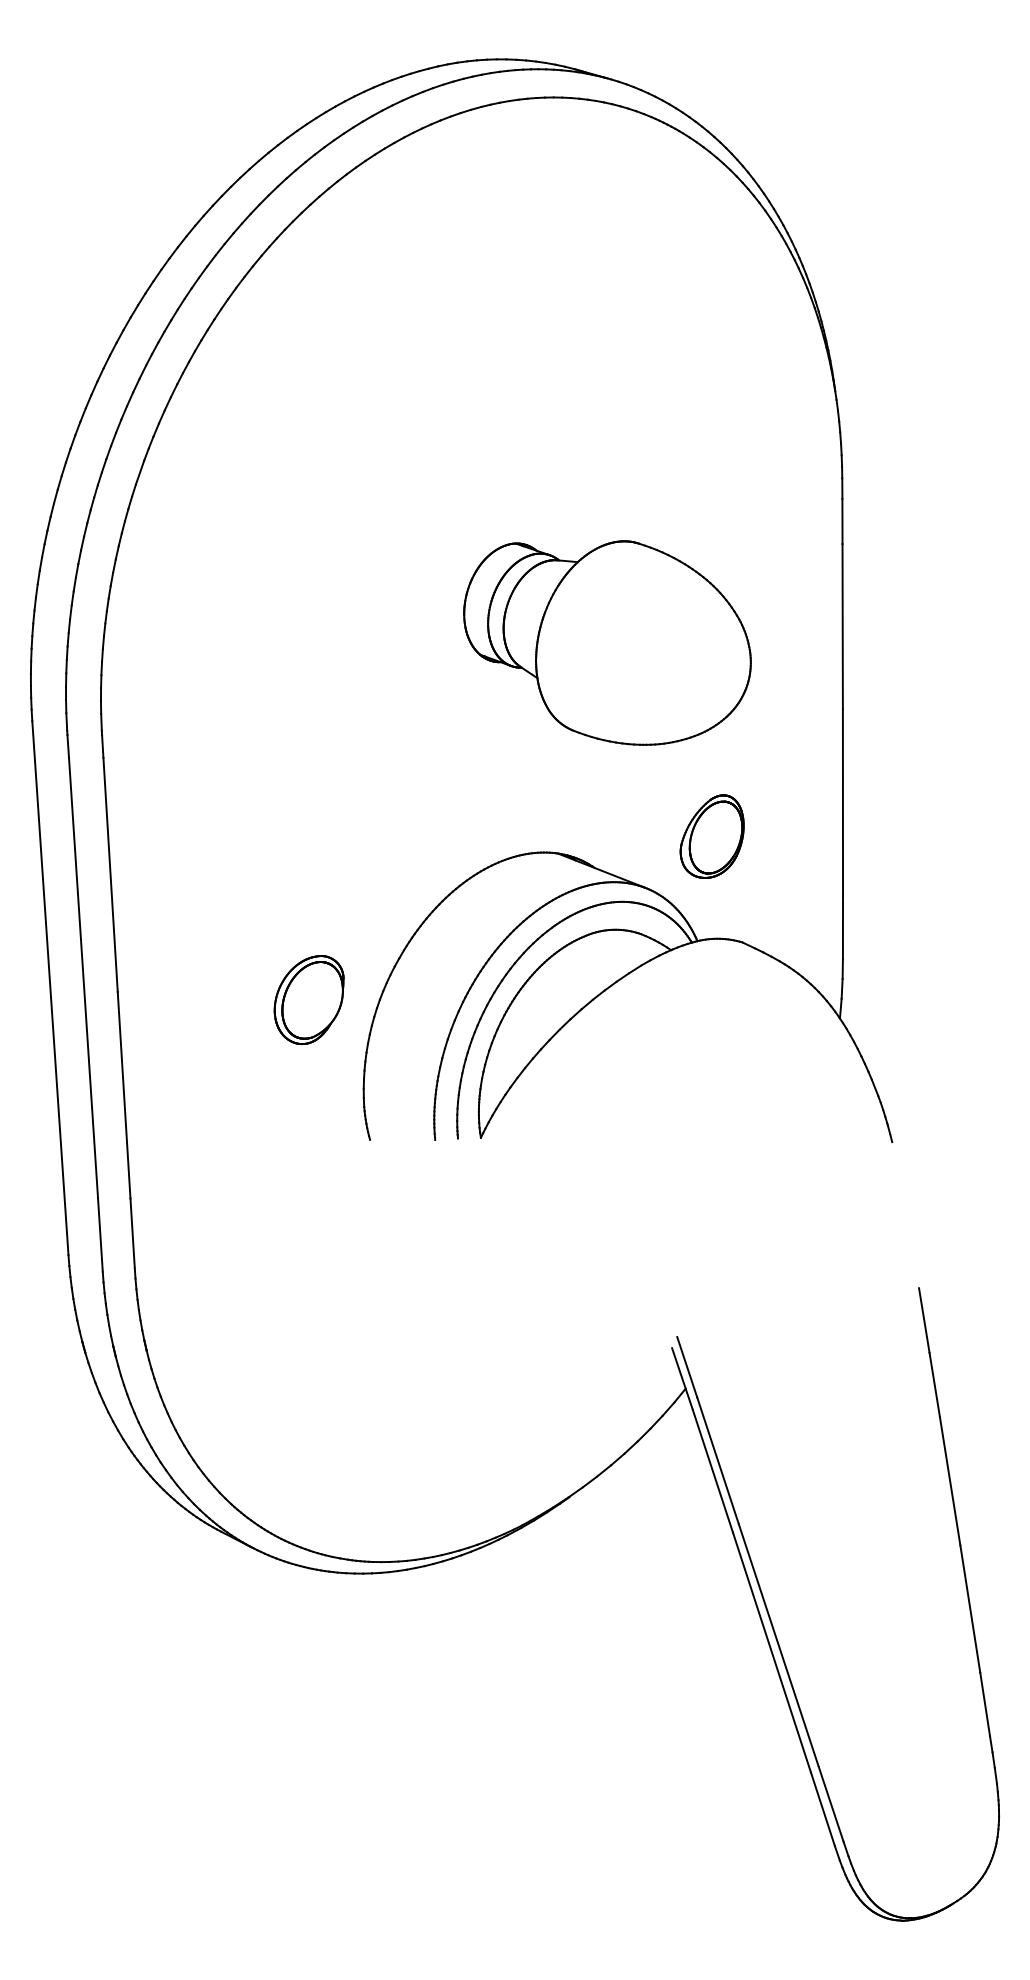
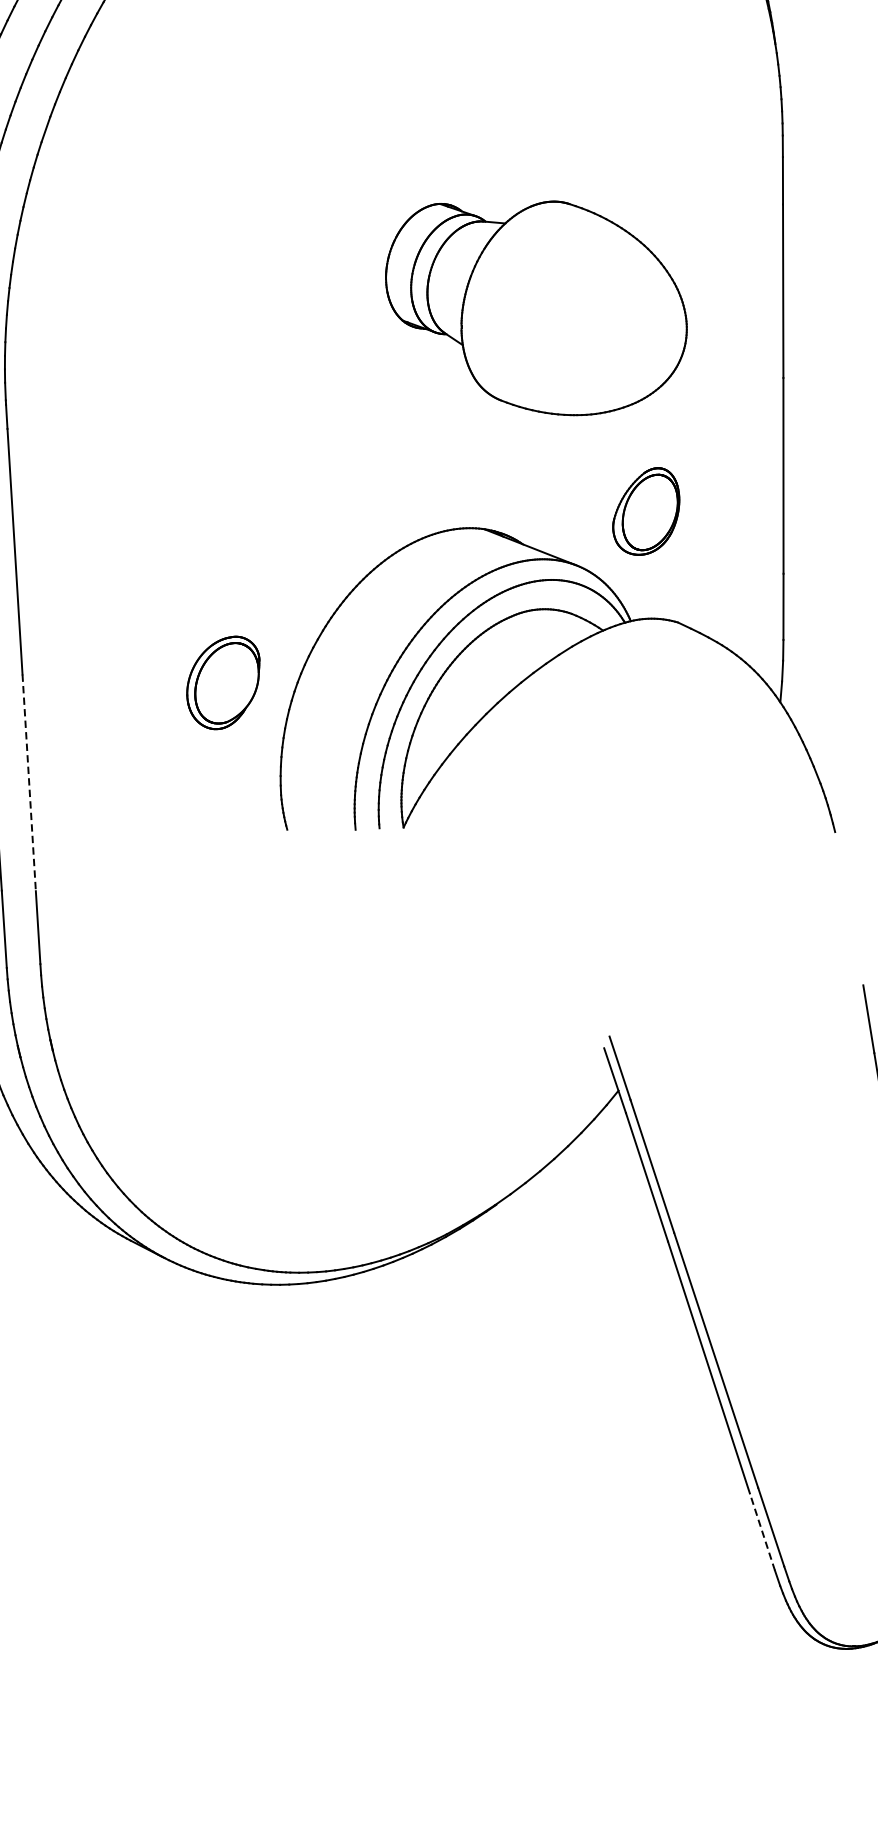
line: (124, 1095) -> (29, 783), solid -> dashed
line: (822, 1809) -> (762, 1532), solid -> dashed

